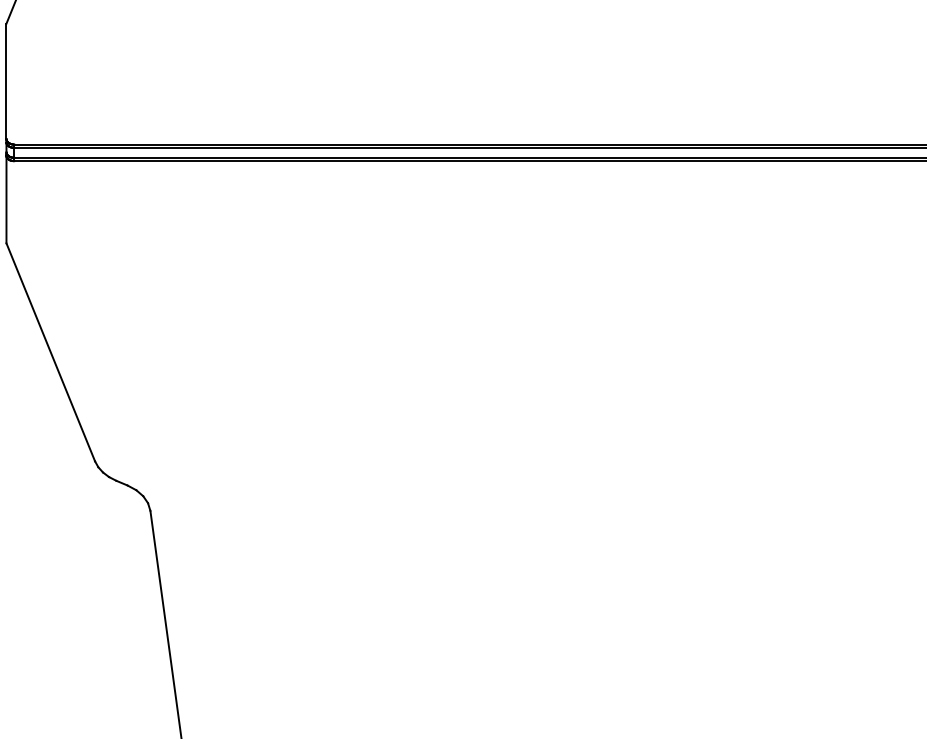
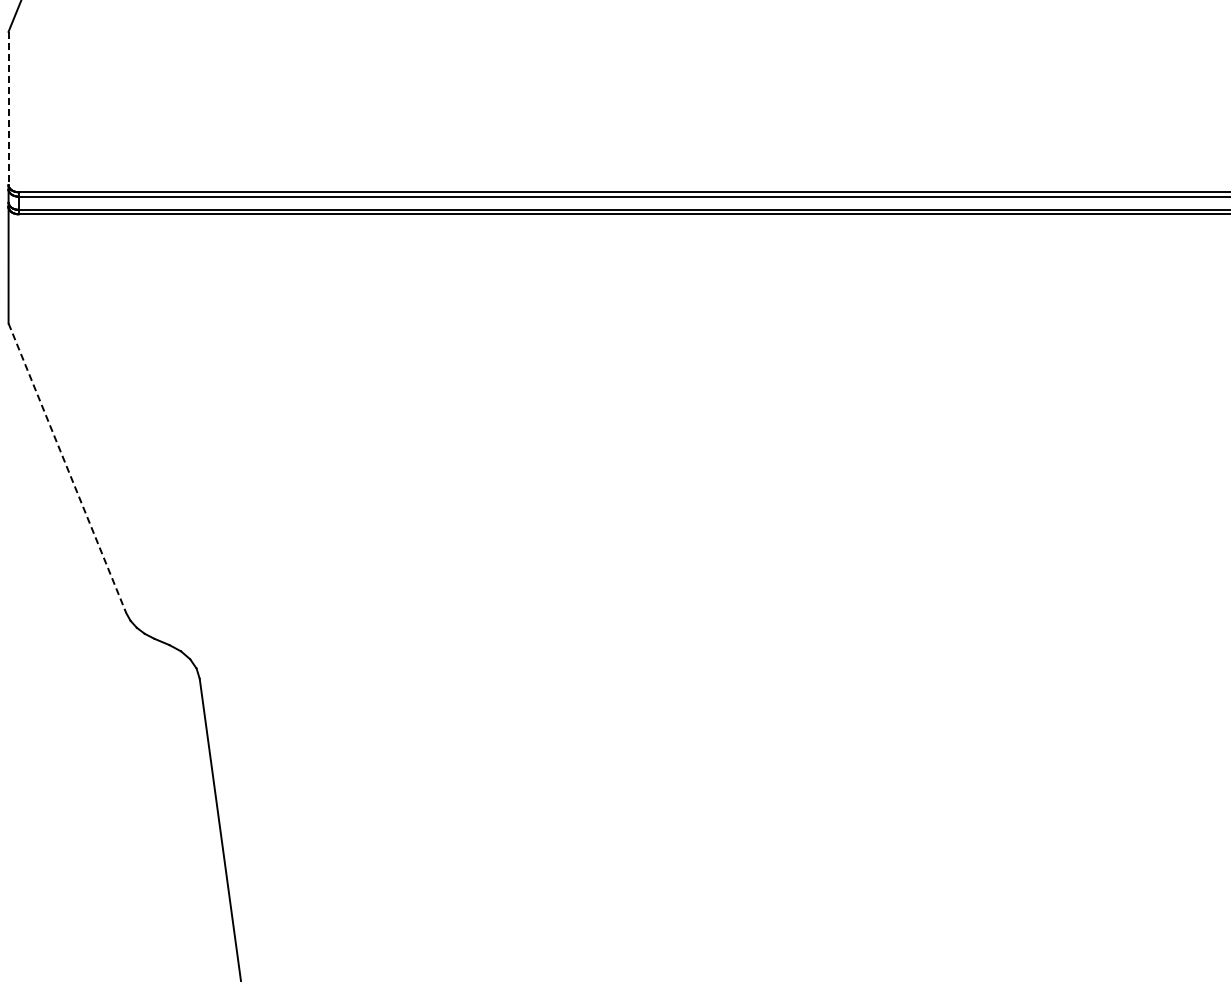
line: (6, 81) -> (8, 108), solid -> dashed
line: (50, 352) -> (67, 468), solid -> dashed

